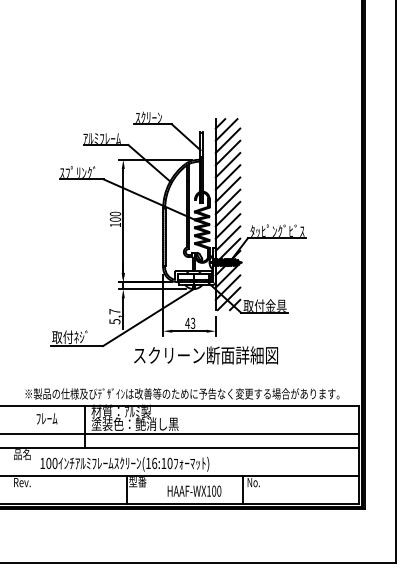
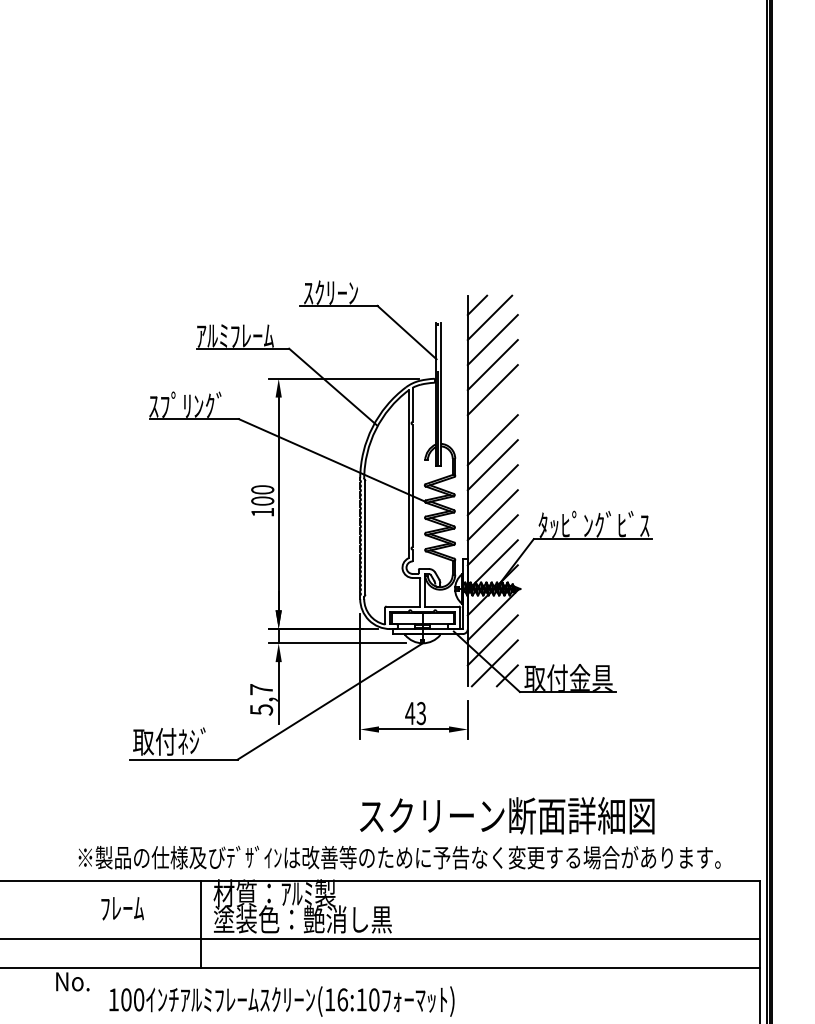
line: (227, 177) -> (491, 415), removed
text: (205, 355) -> (506, 815), moved
text: (22, 454) -> (72, 981), 品名 -> No.

